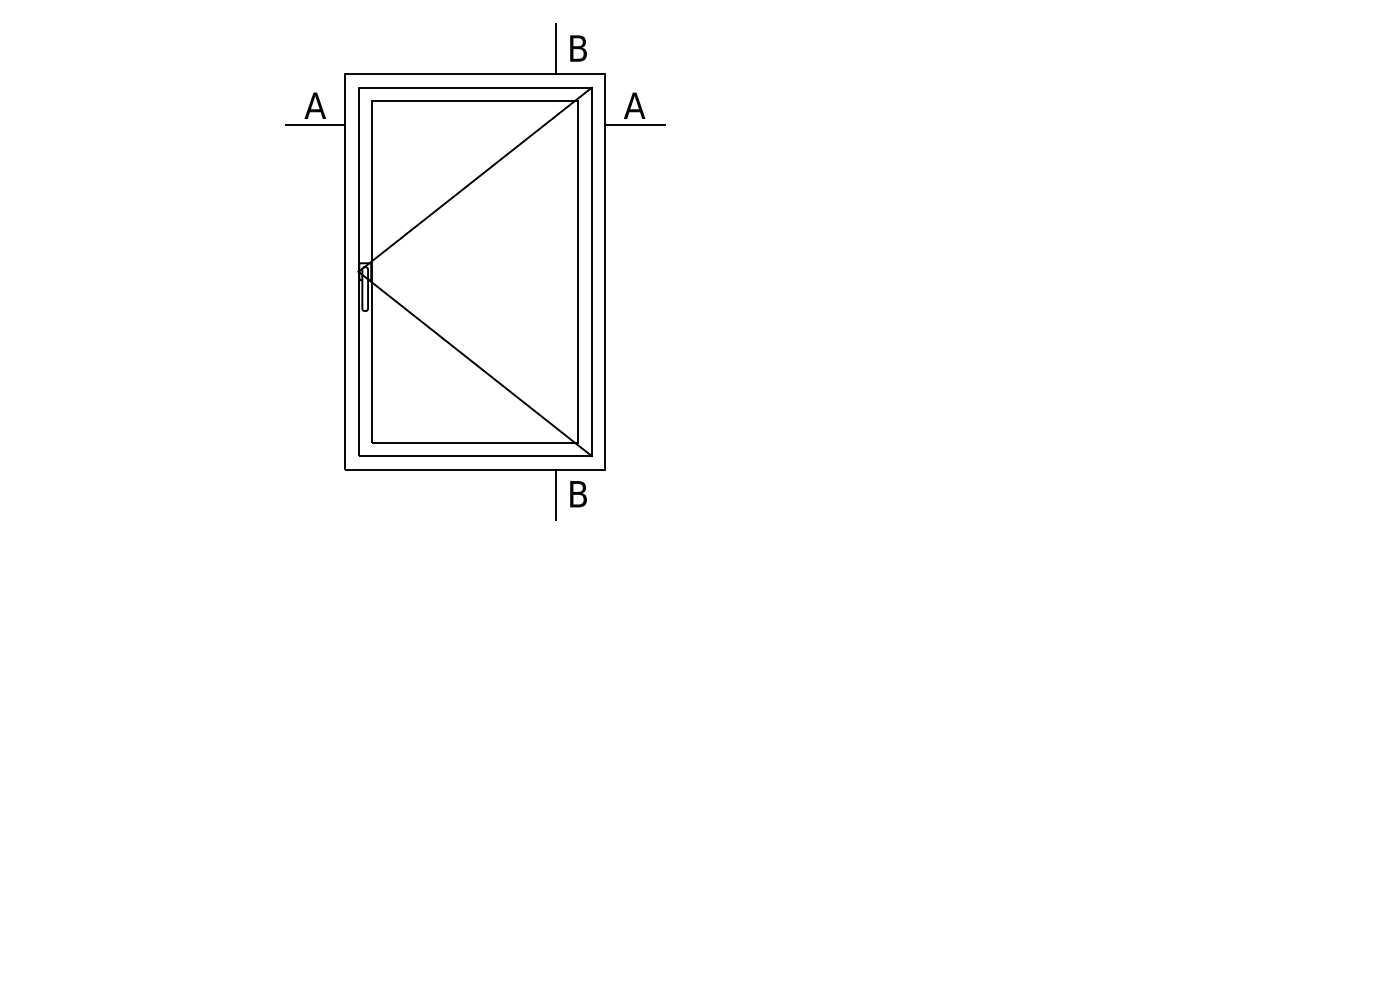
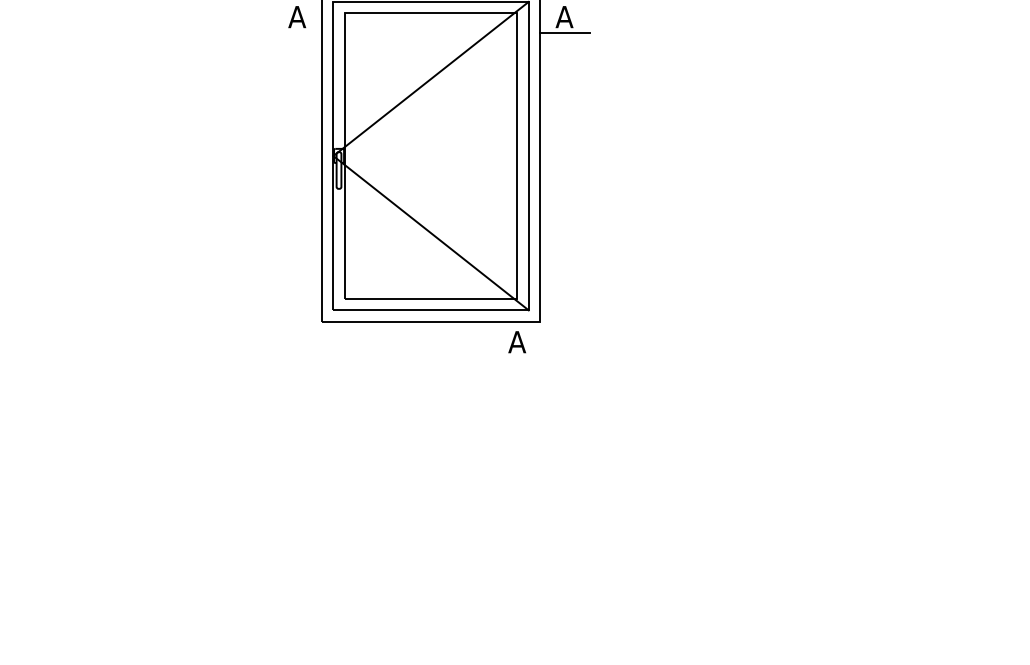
line: (315, 125) -> (297, 33), removed
line: (556, 494) -> (499, 342), removed
text: (577, 494) -> (516, 342), B -> A

